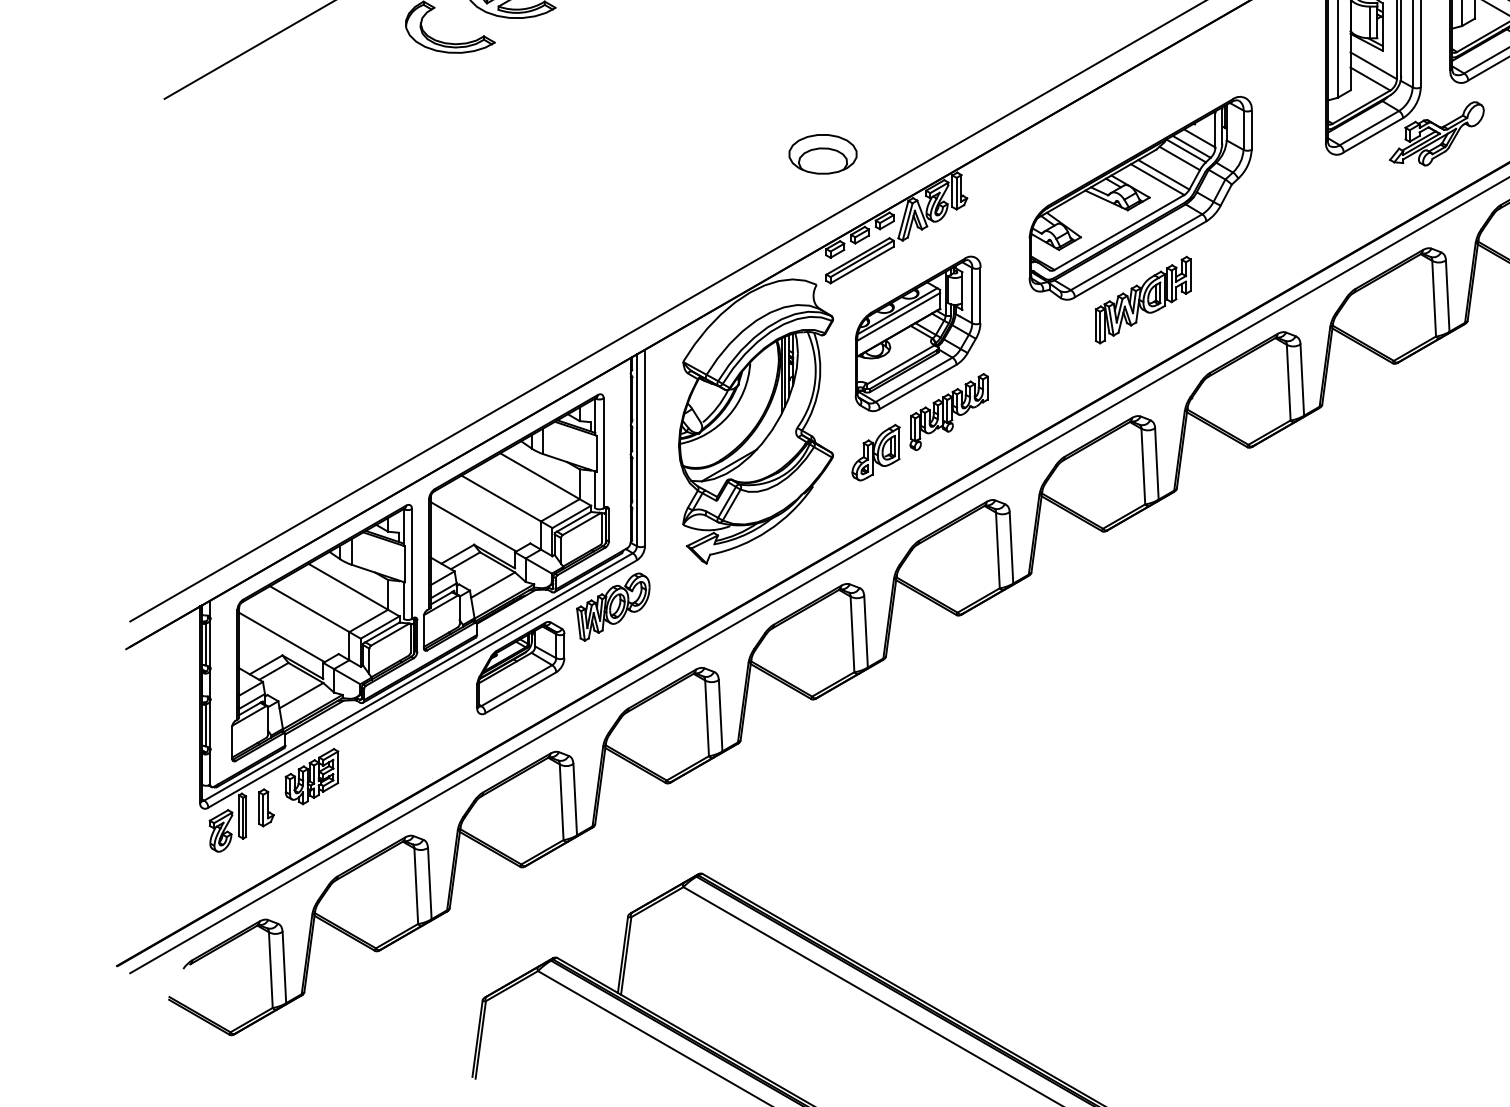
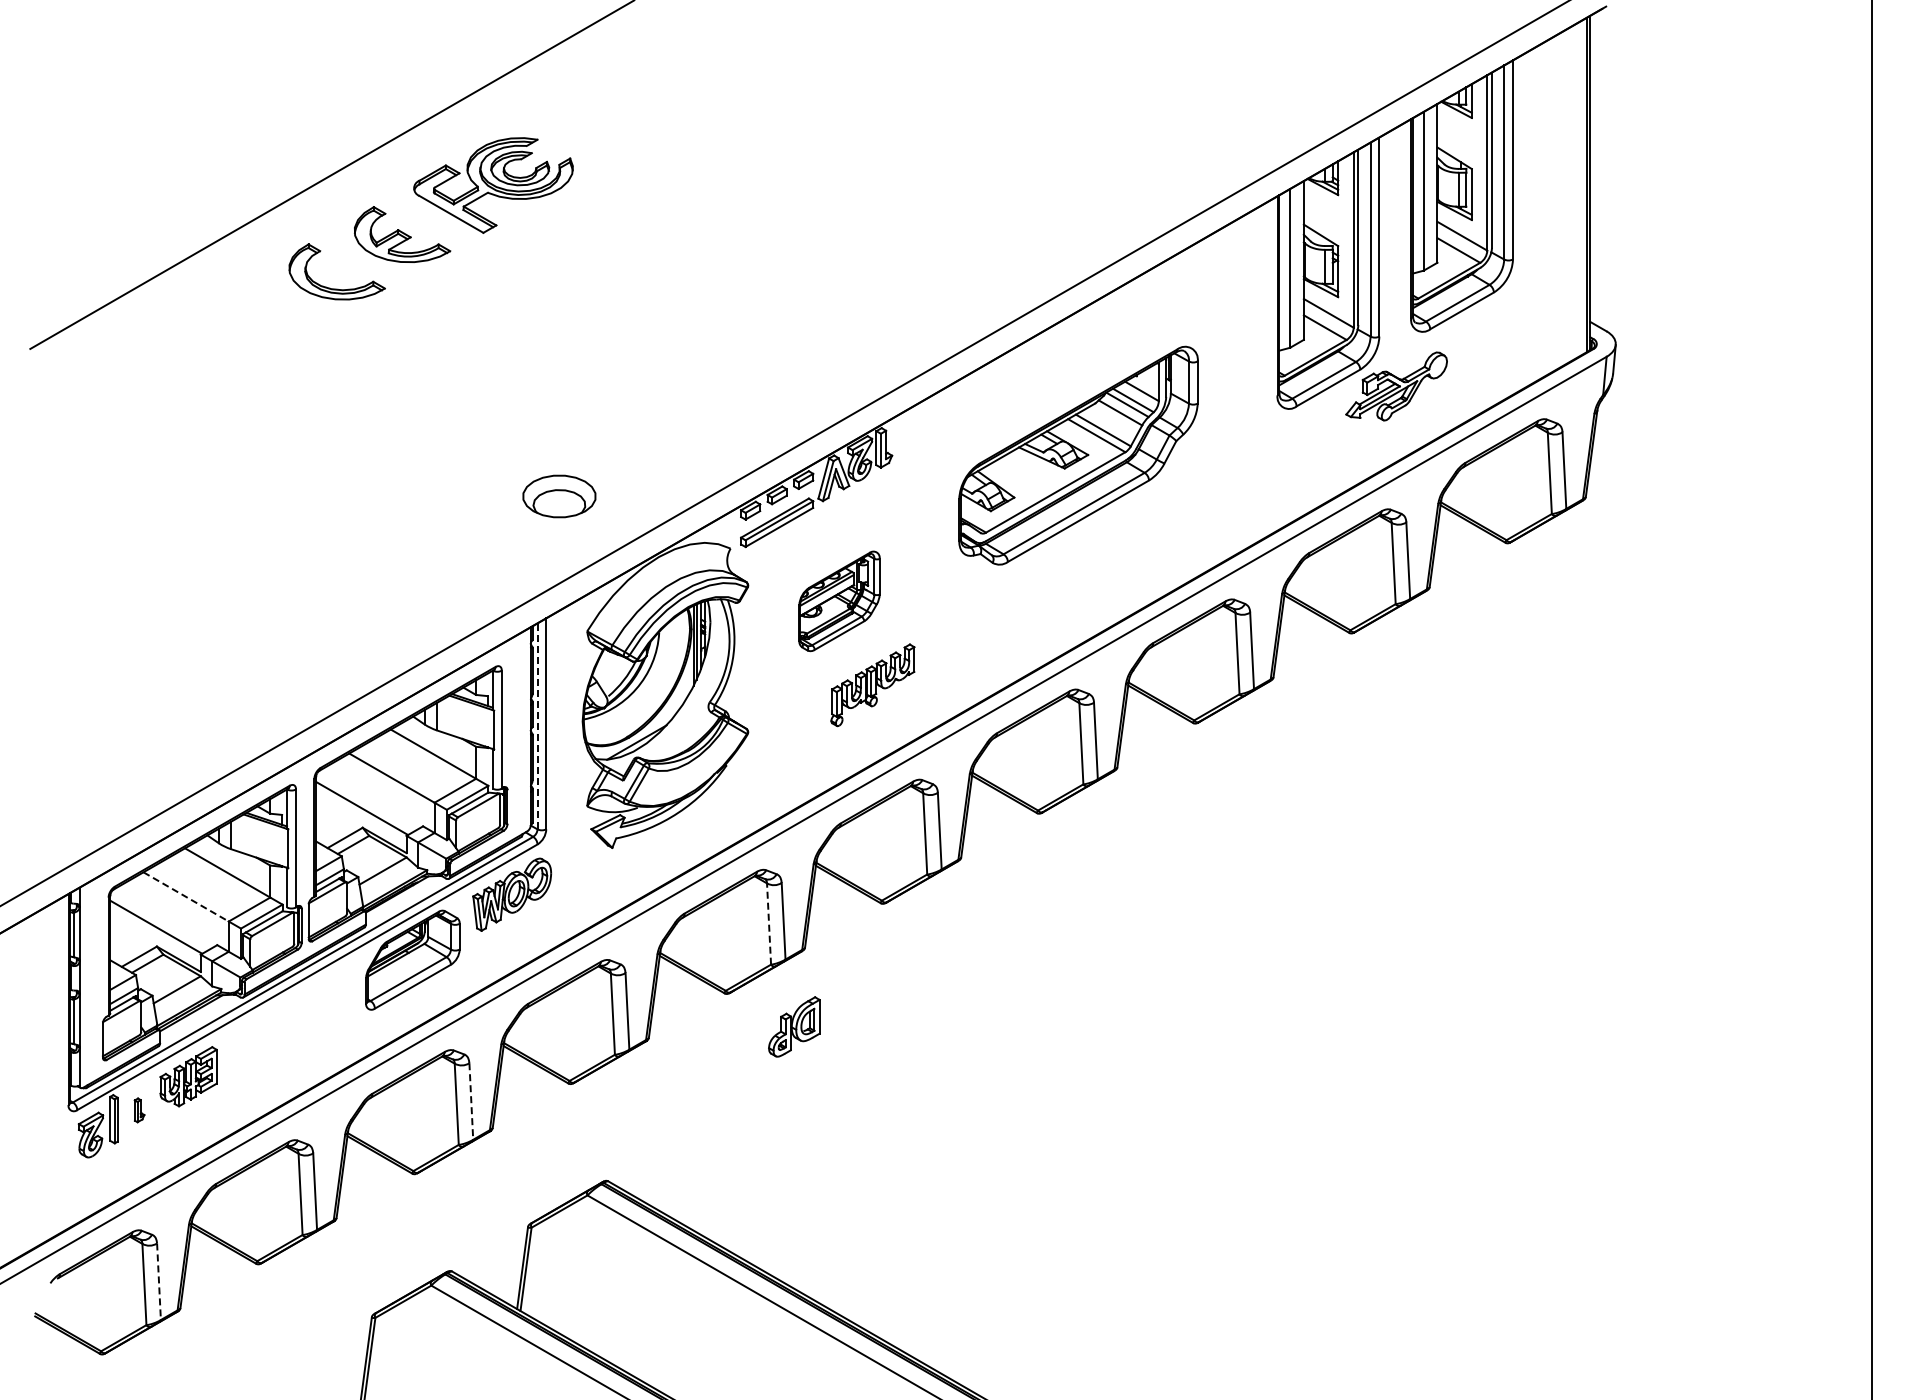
part: (823, 154) -> (559, 496), moved
part: (1143, 299) -> (1081, 564), removed
part: (918, 334) -> (839, 601), size x0.6
line: (636, 450) -> (537, 726), solid -> dashed
part: (876, 452) -> (794, 1026), moved
line: (310, 609) -> (186, 897), solid -> dashed
line: (852, 634) -> (769, 924), solid -> dashed
line: (575, 800) -> (471, 1102), solid -> dashed
part: (266, 808) -> (139, 1110), size x0.6
line: (284, 968) -> (159, 1282), solid -> dashed

